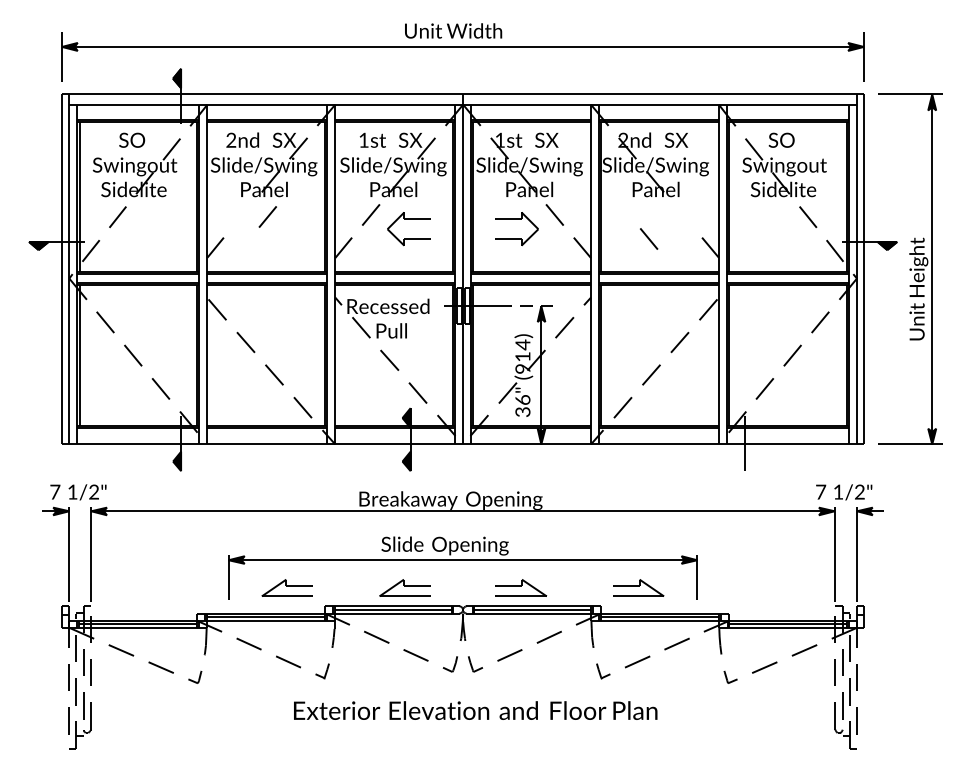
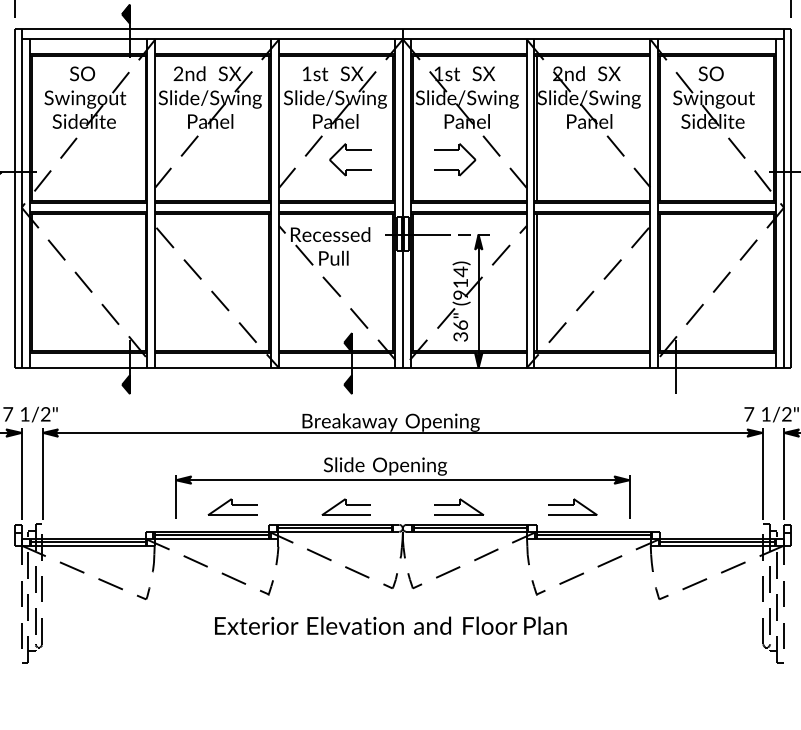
line: (267, 216) -> (189, 145), moved
line: (649, 238) -> (616, 145), moved
text: (475, 710) -> (390, 625), moved

